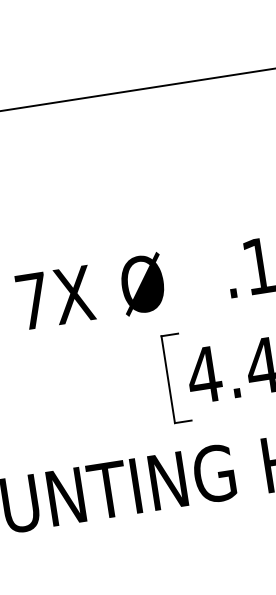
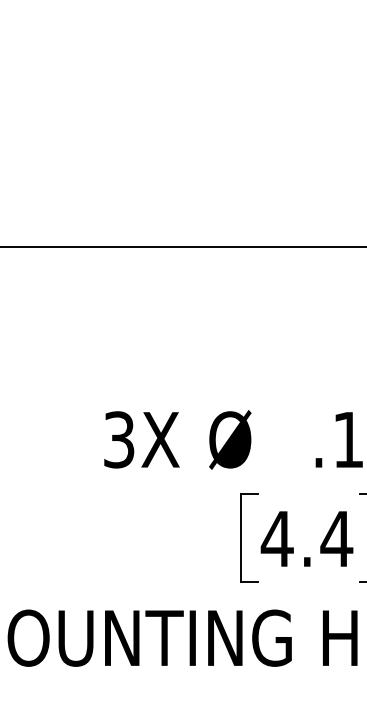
text: (33, 300) -> (119, 439), 7X -> 3X

